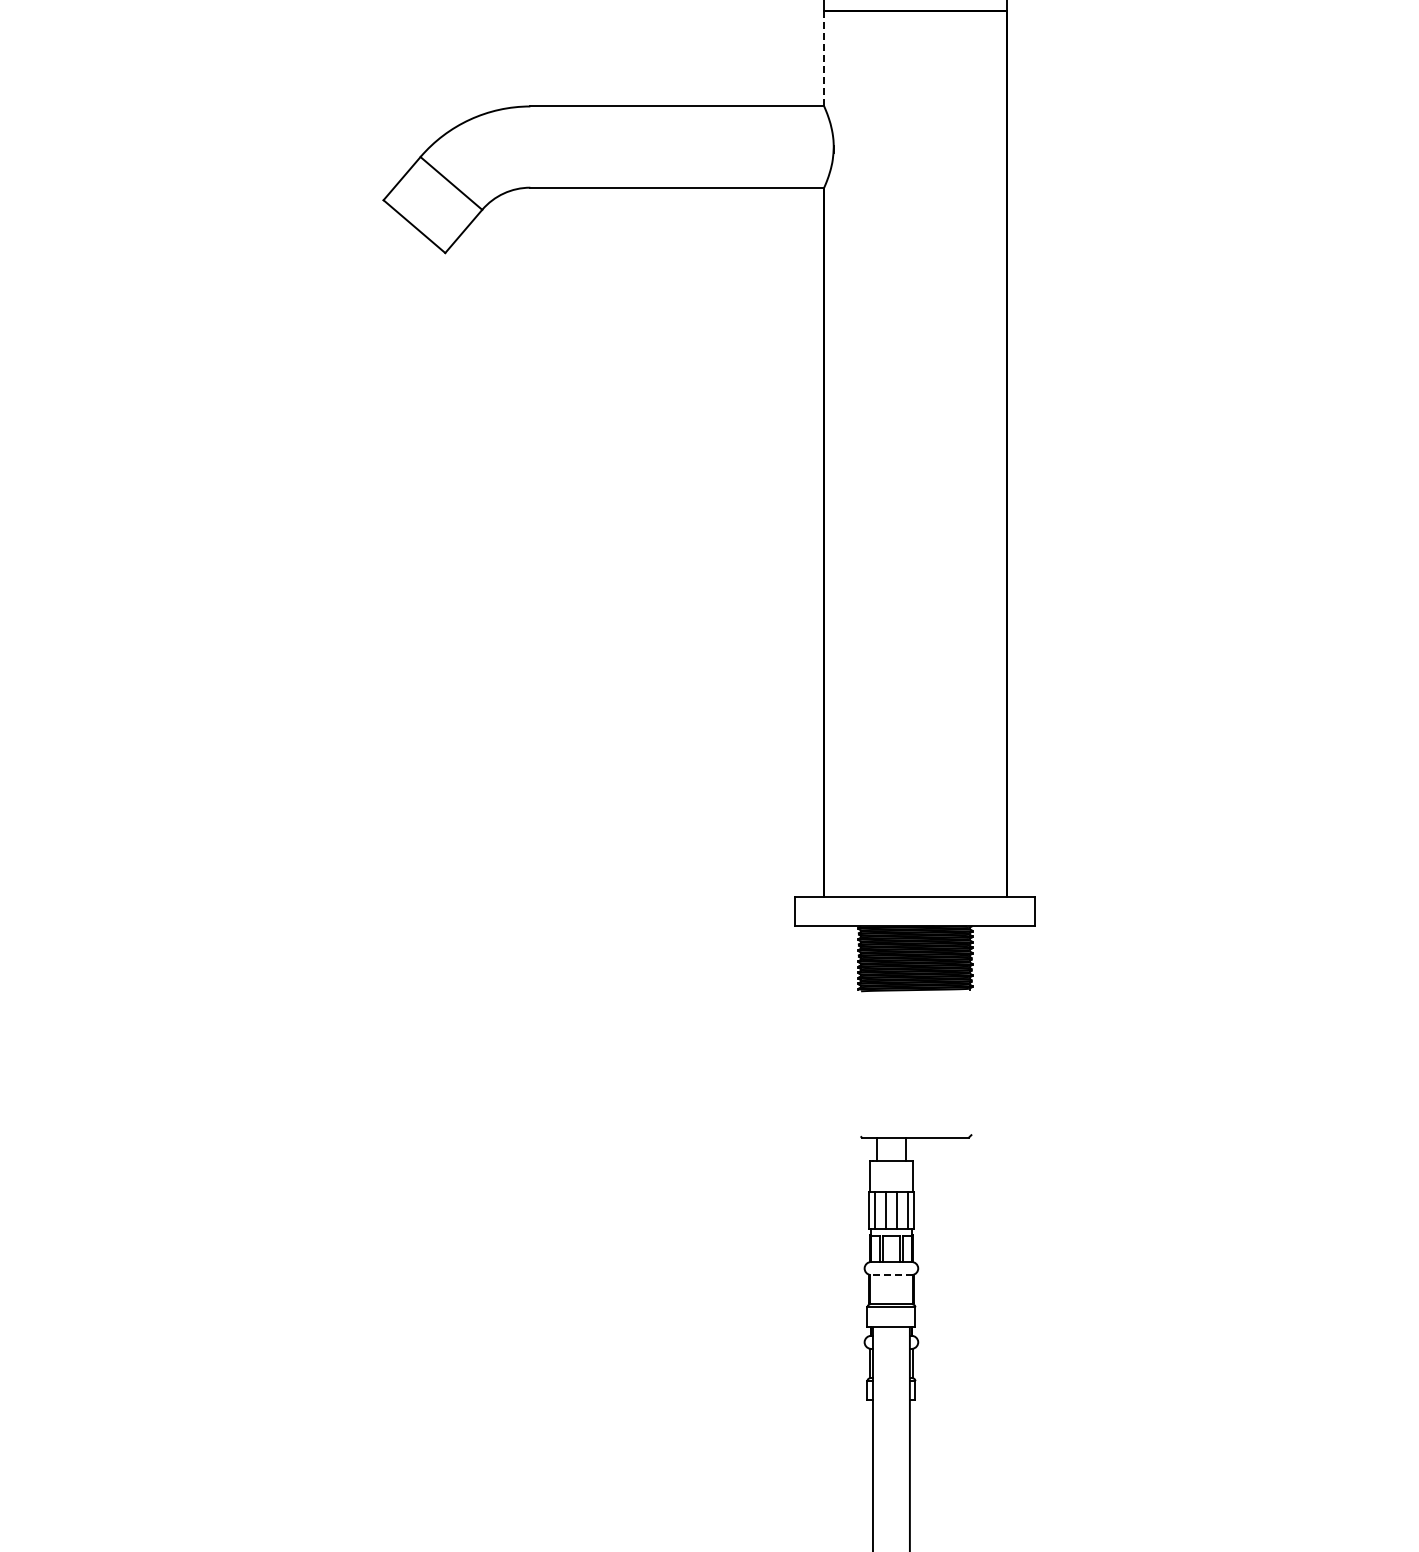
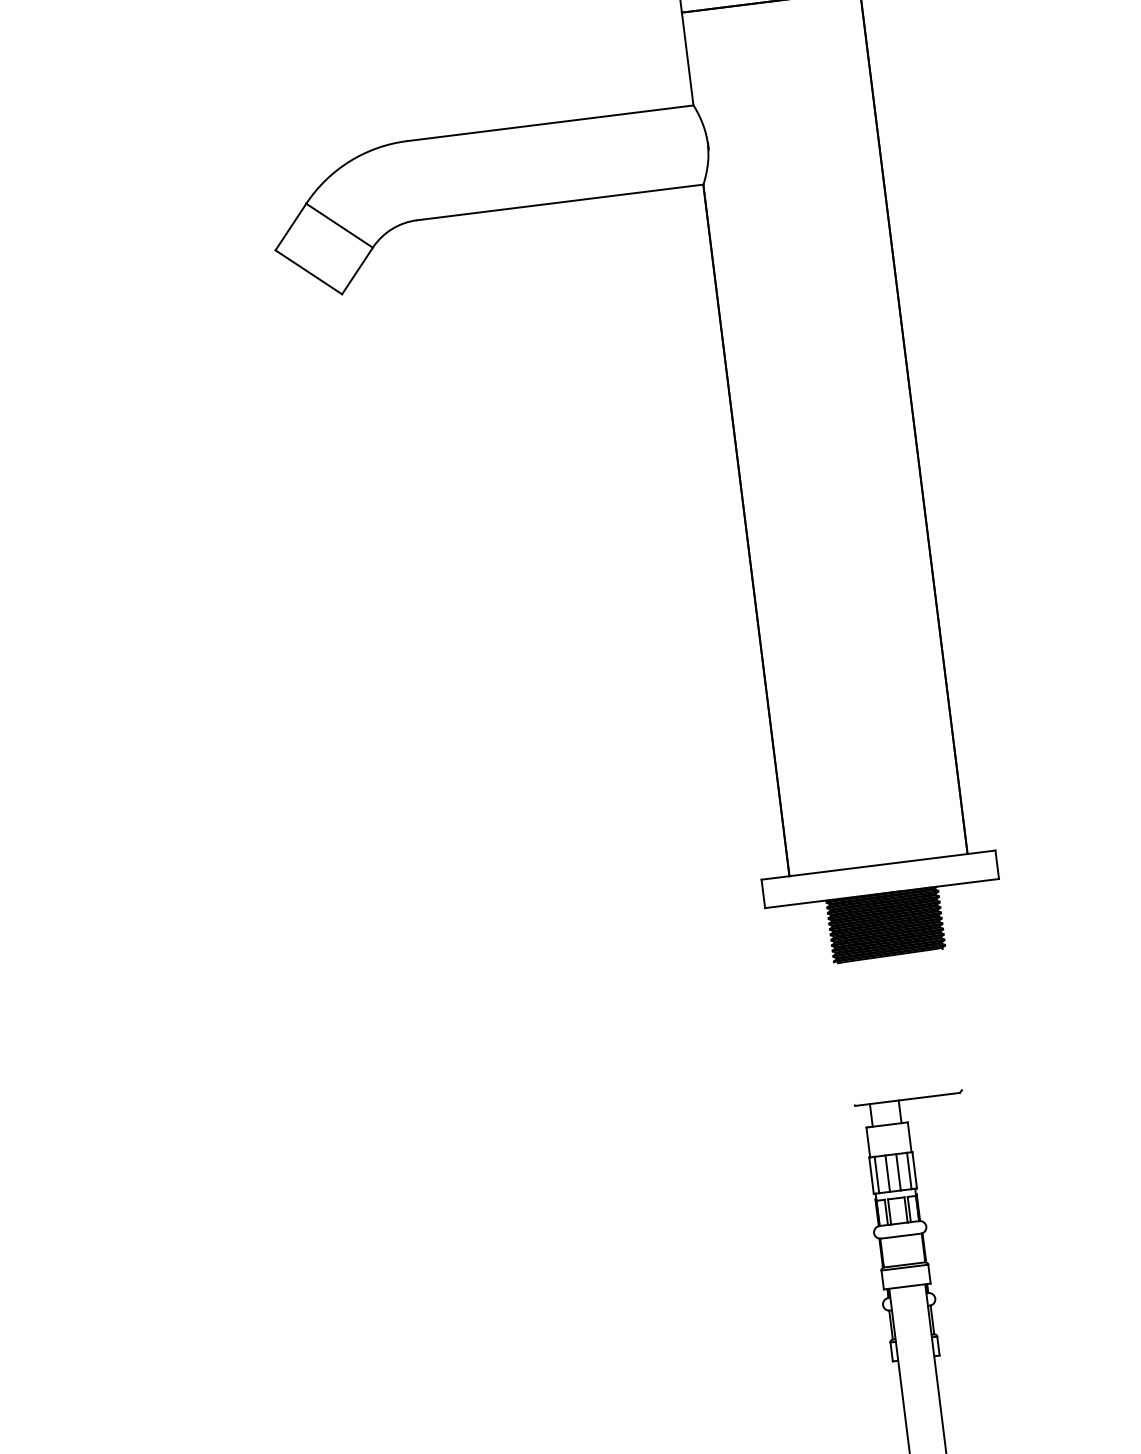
line: (824, 58) -> (688, 58), dashed -> solid
line: (890, 1274) -> (900, 1235), dashed -> solid

